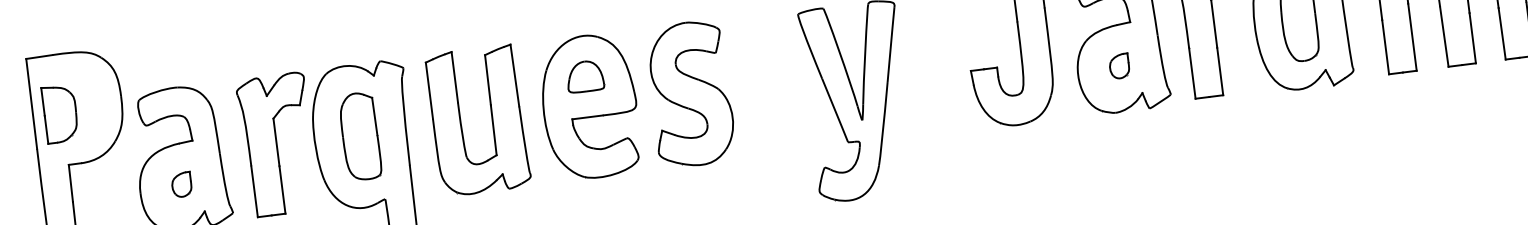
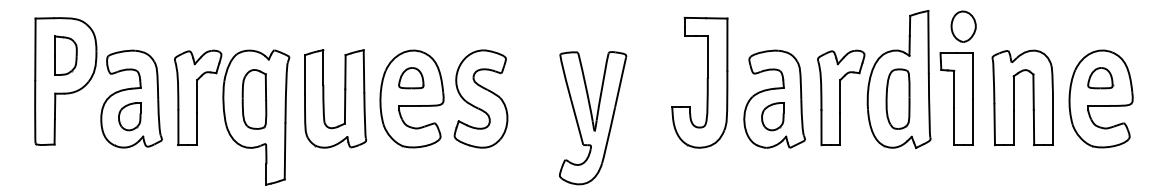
part: (1118, 65) -> (772, 116), size x1.67
part: (59, 113) -> (65, 55), moved
part: (181, 184) -> (129, 116), size x1.67

